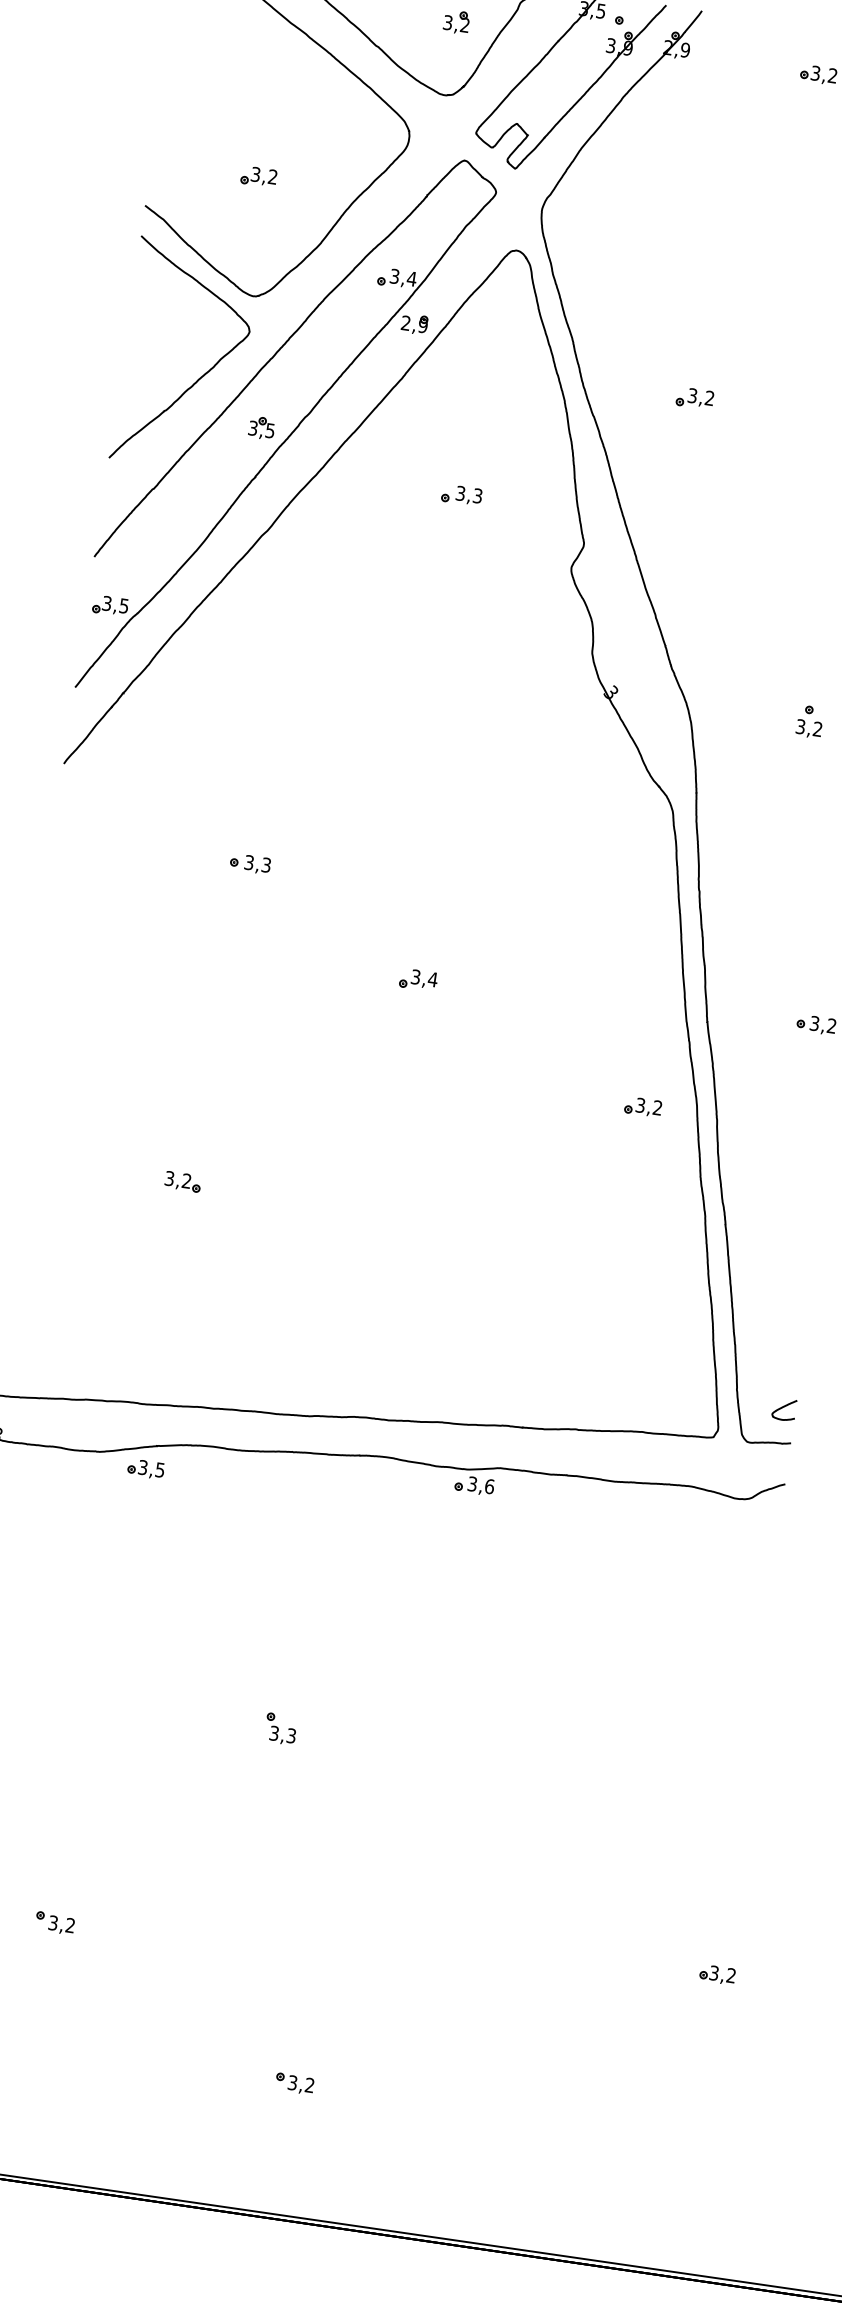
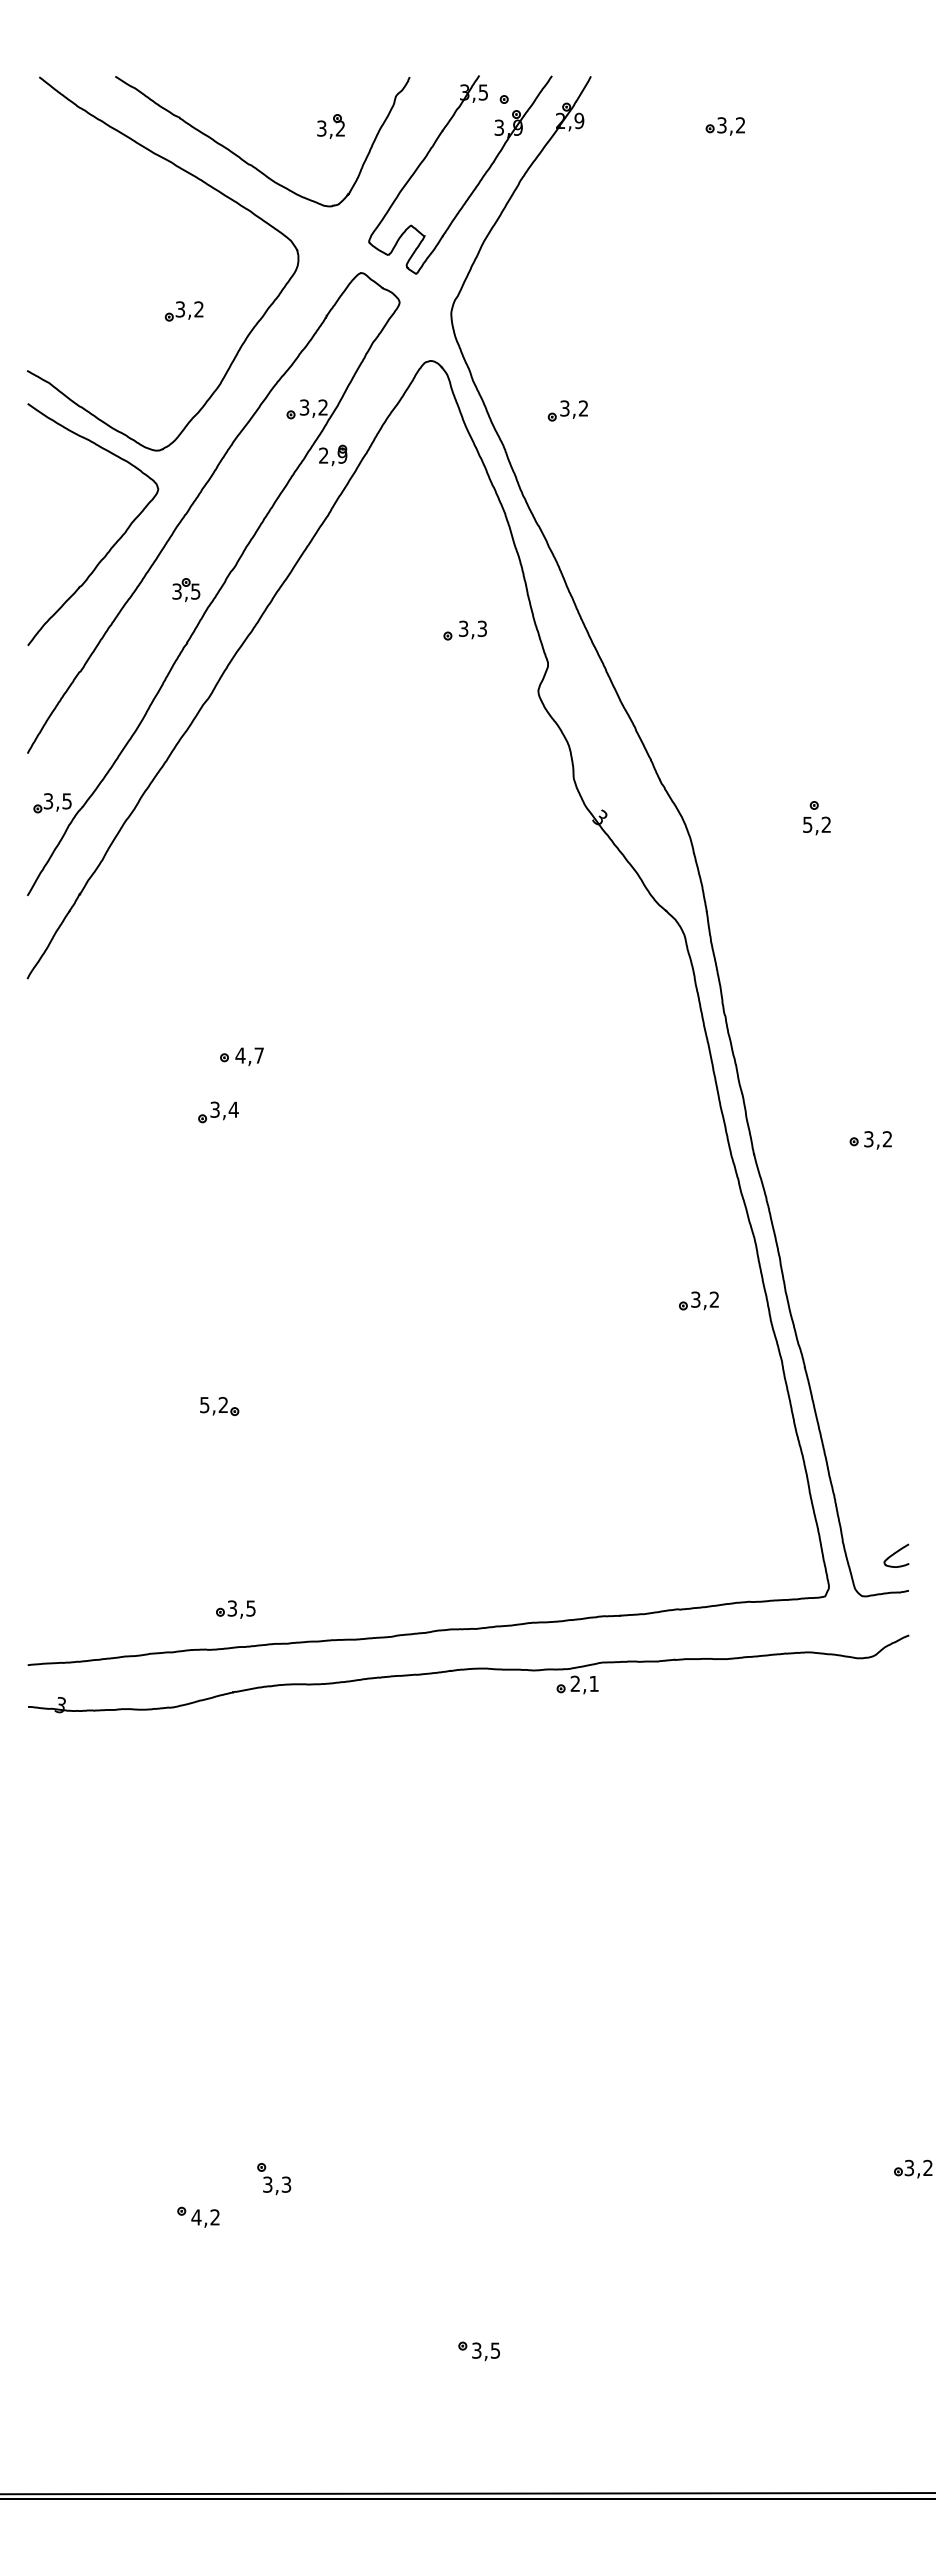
part: (258, 176) -> (183, 311), moved
text: (412, 278) -> (323, 407), 3,4 -> 3,2
part: (694, 397) -> (567, 410), moved
part: (461, 495) -> (464, 630), moved
text: (800, 726) -> (807, 824), 3,2 -> 5,2
text: (257, 863) -> (249, 1055), 3,3 -> 4,7
part: (418, 980) -> (218, 1112), moved
part: (642, 1106) -> (698, 1300), moved
text: (169, 1178) -> (204, 1404), 3,2 -> 5,2
part: (145, 1468) -> (235, 1609), moved
text: (480, 1484) -> (584, 1683), 3,6 -> 2,1
part: (281, 1729) -> (274, 2179), moved
text: (53, 1923) -> (196, 2217), 3,2 -> 4,2
text: (309, 2085) -> (495, 2350), 3,2 -> 3,5

